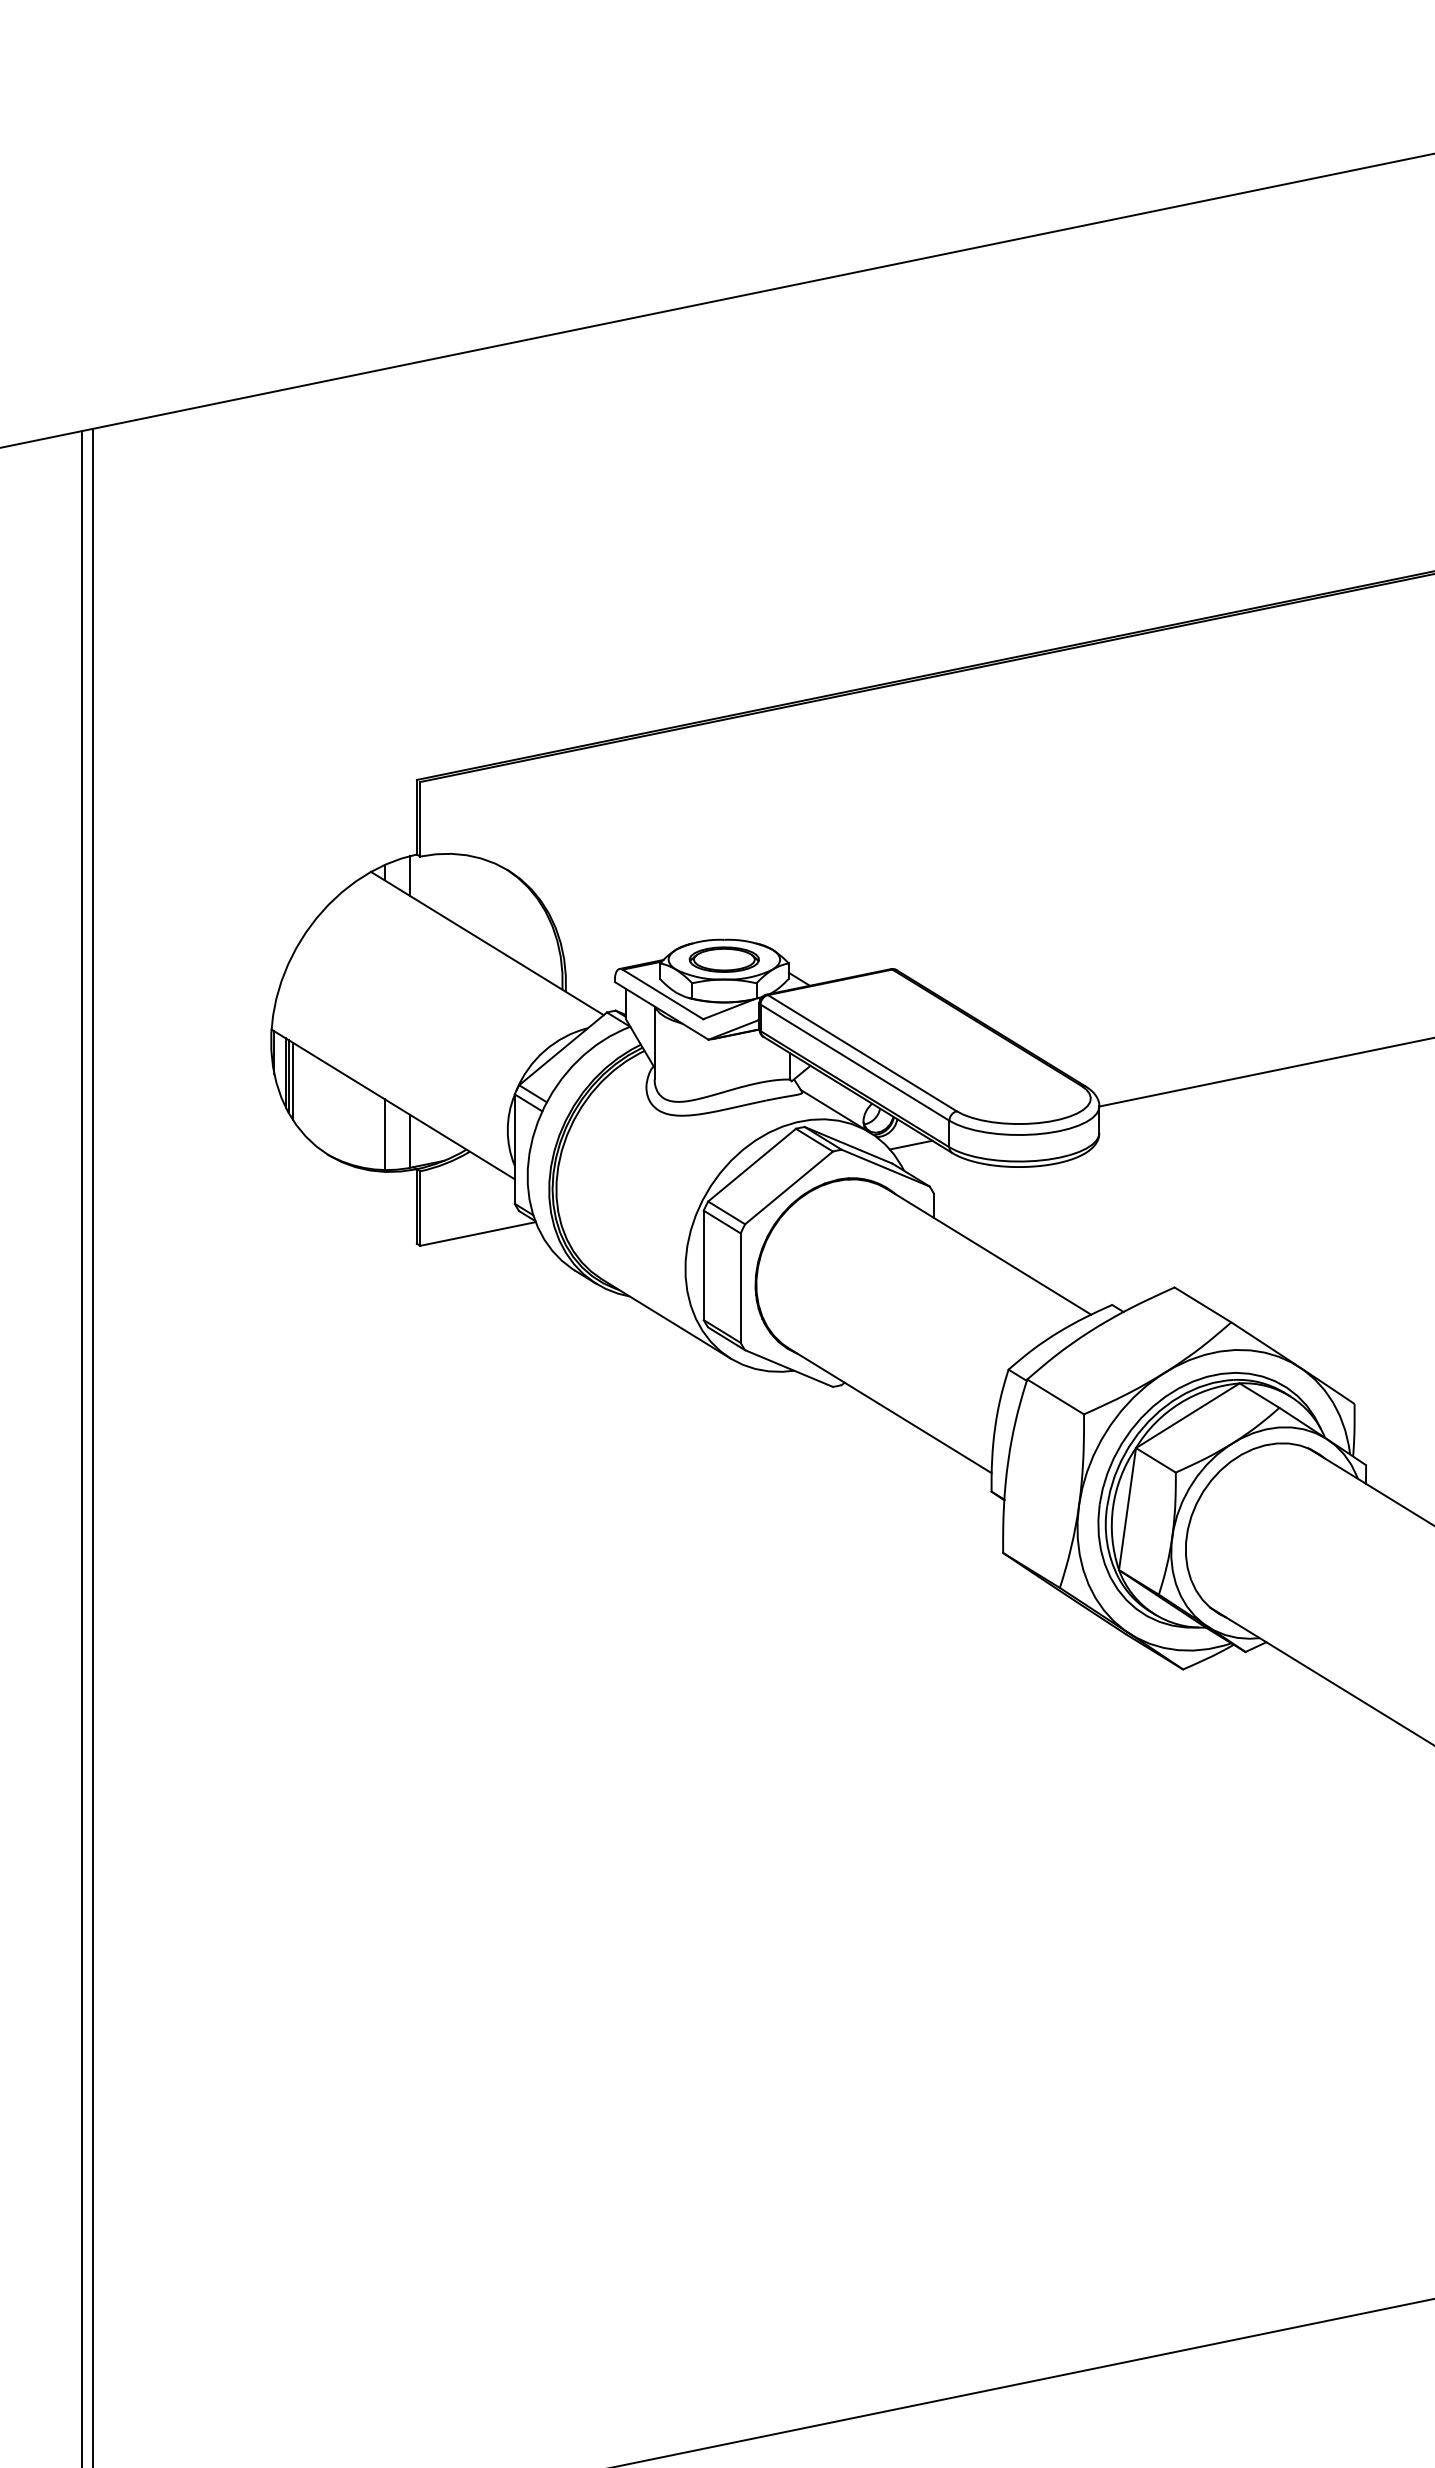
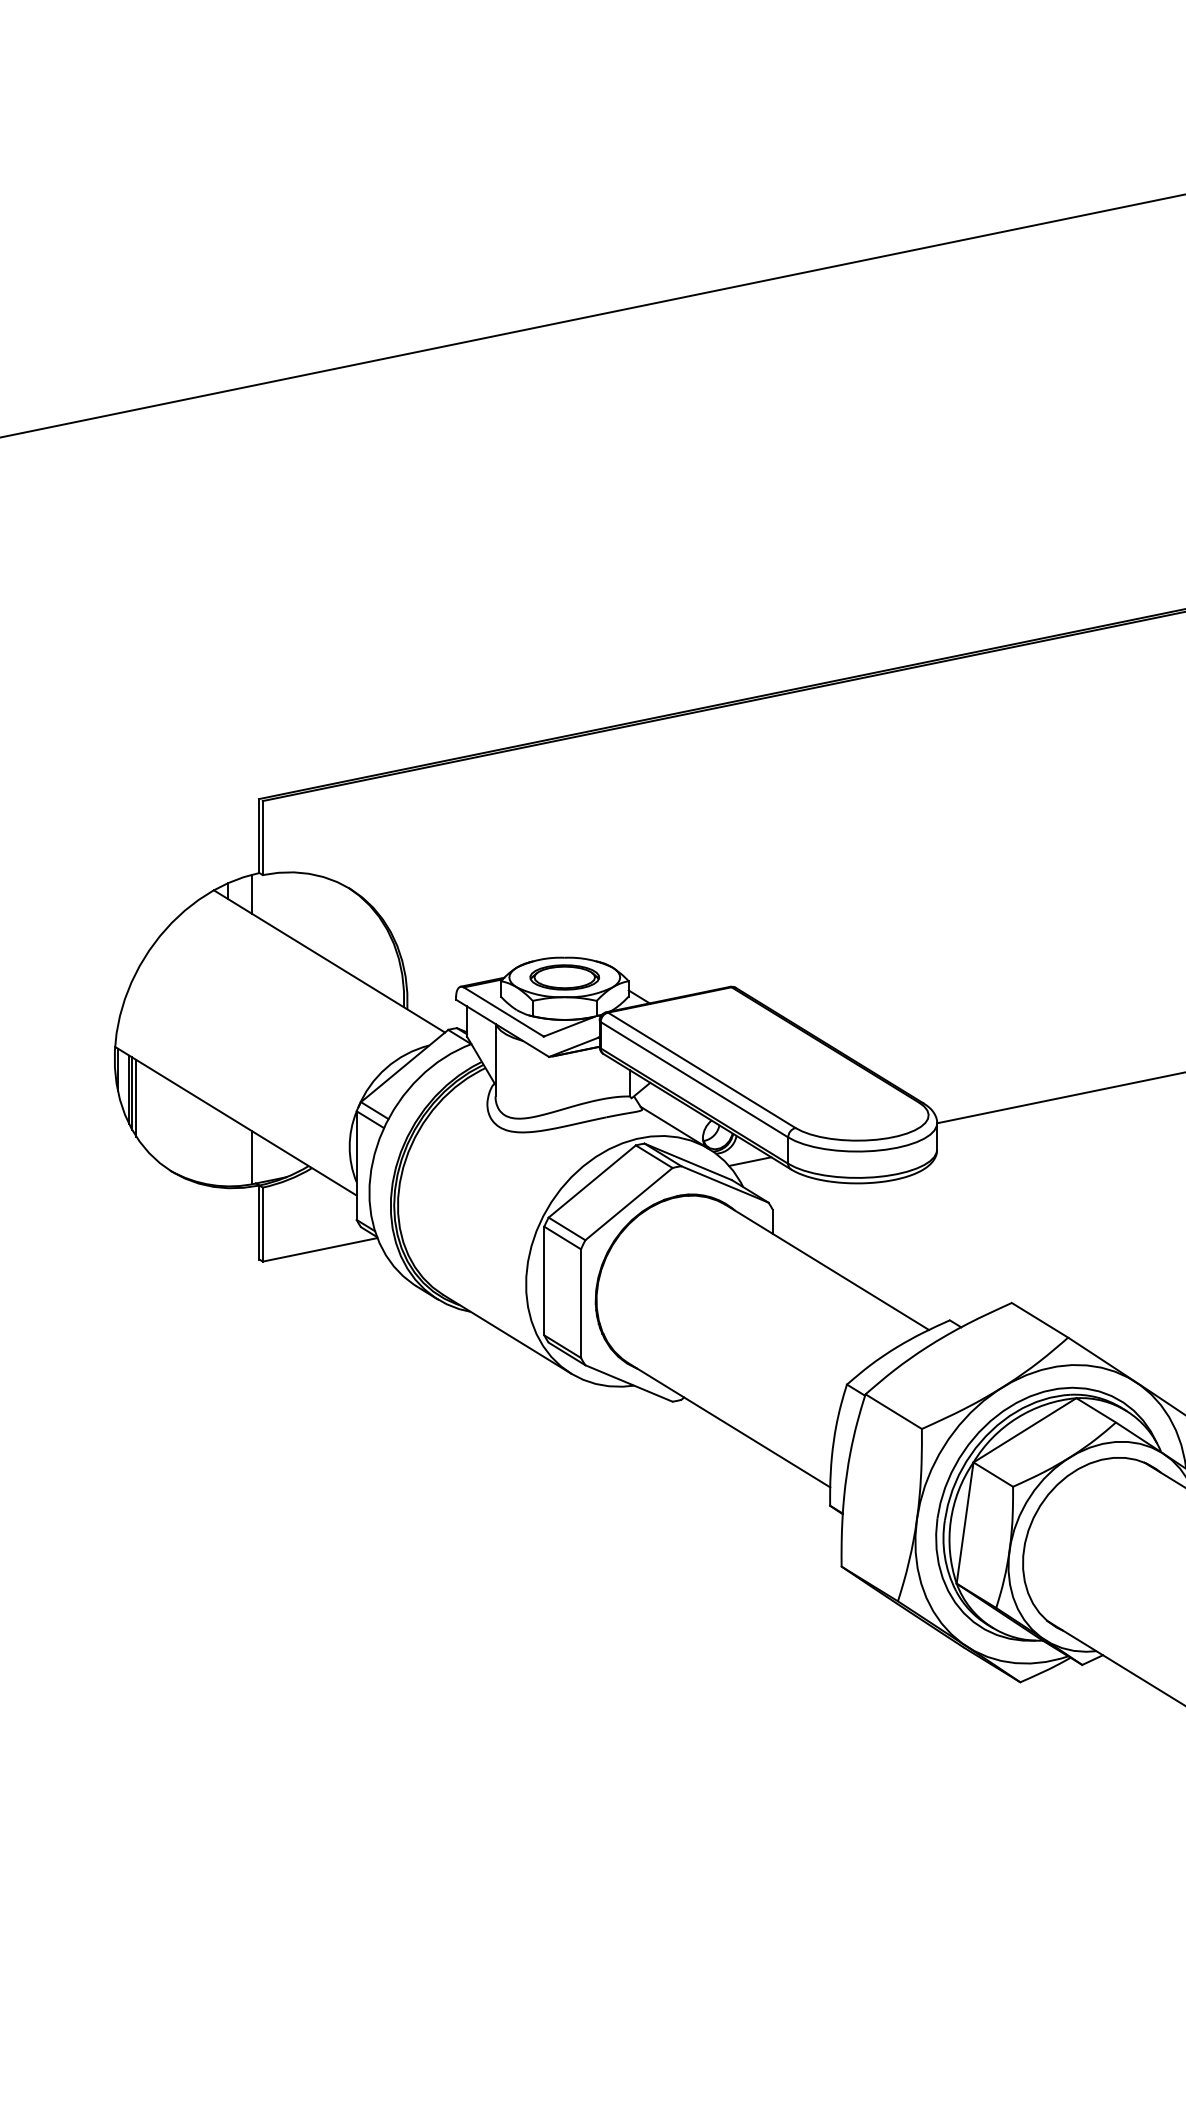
line: (384, 1134) -> (227, 1151), removed

